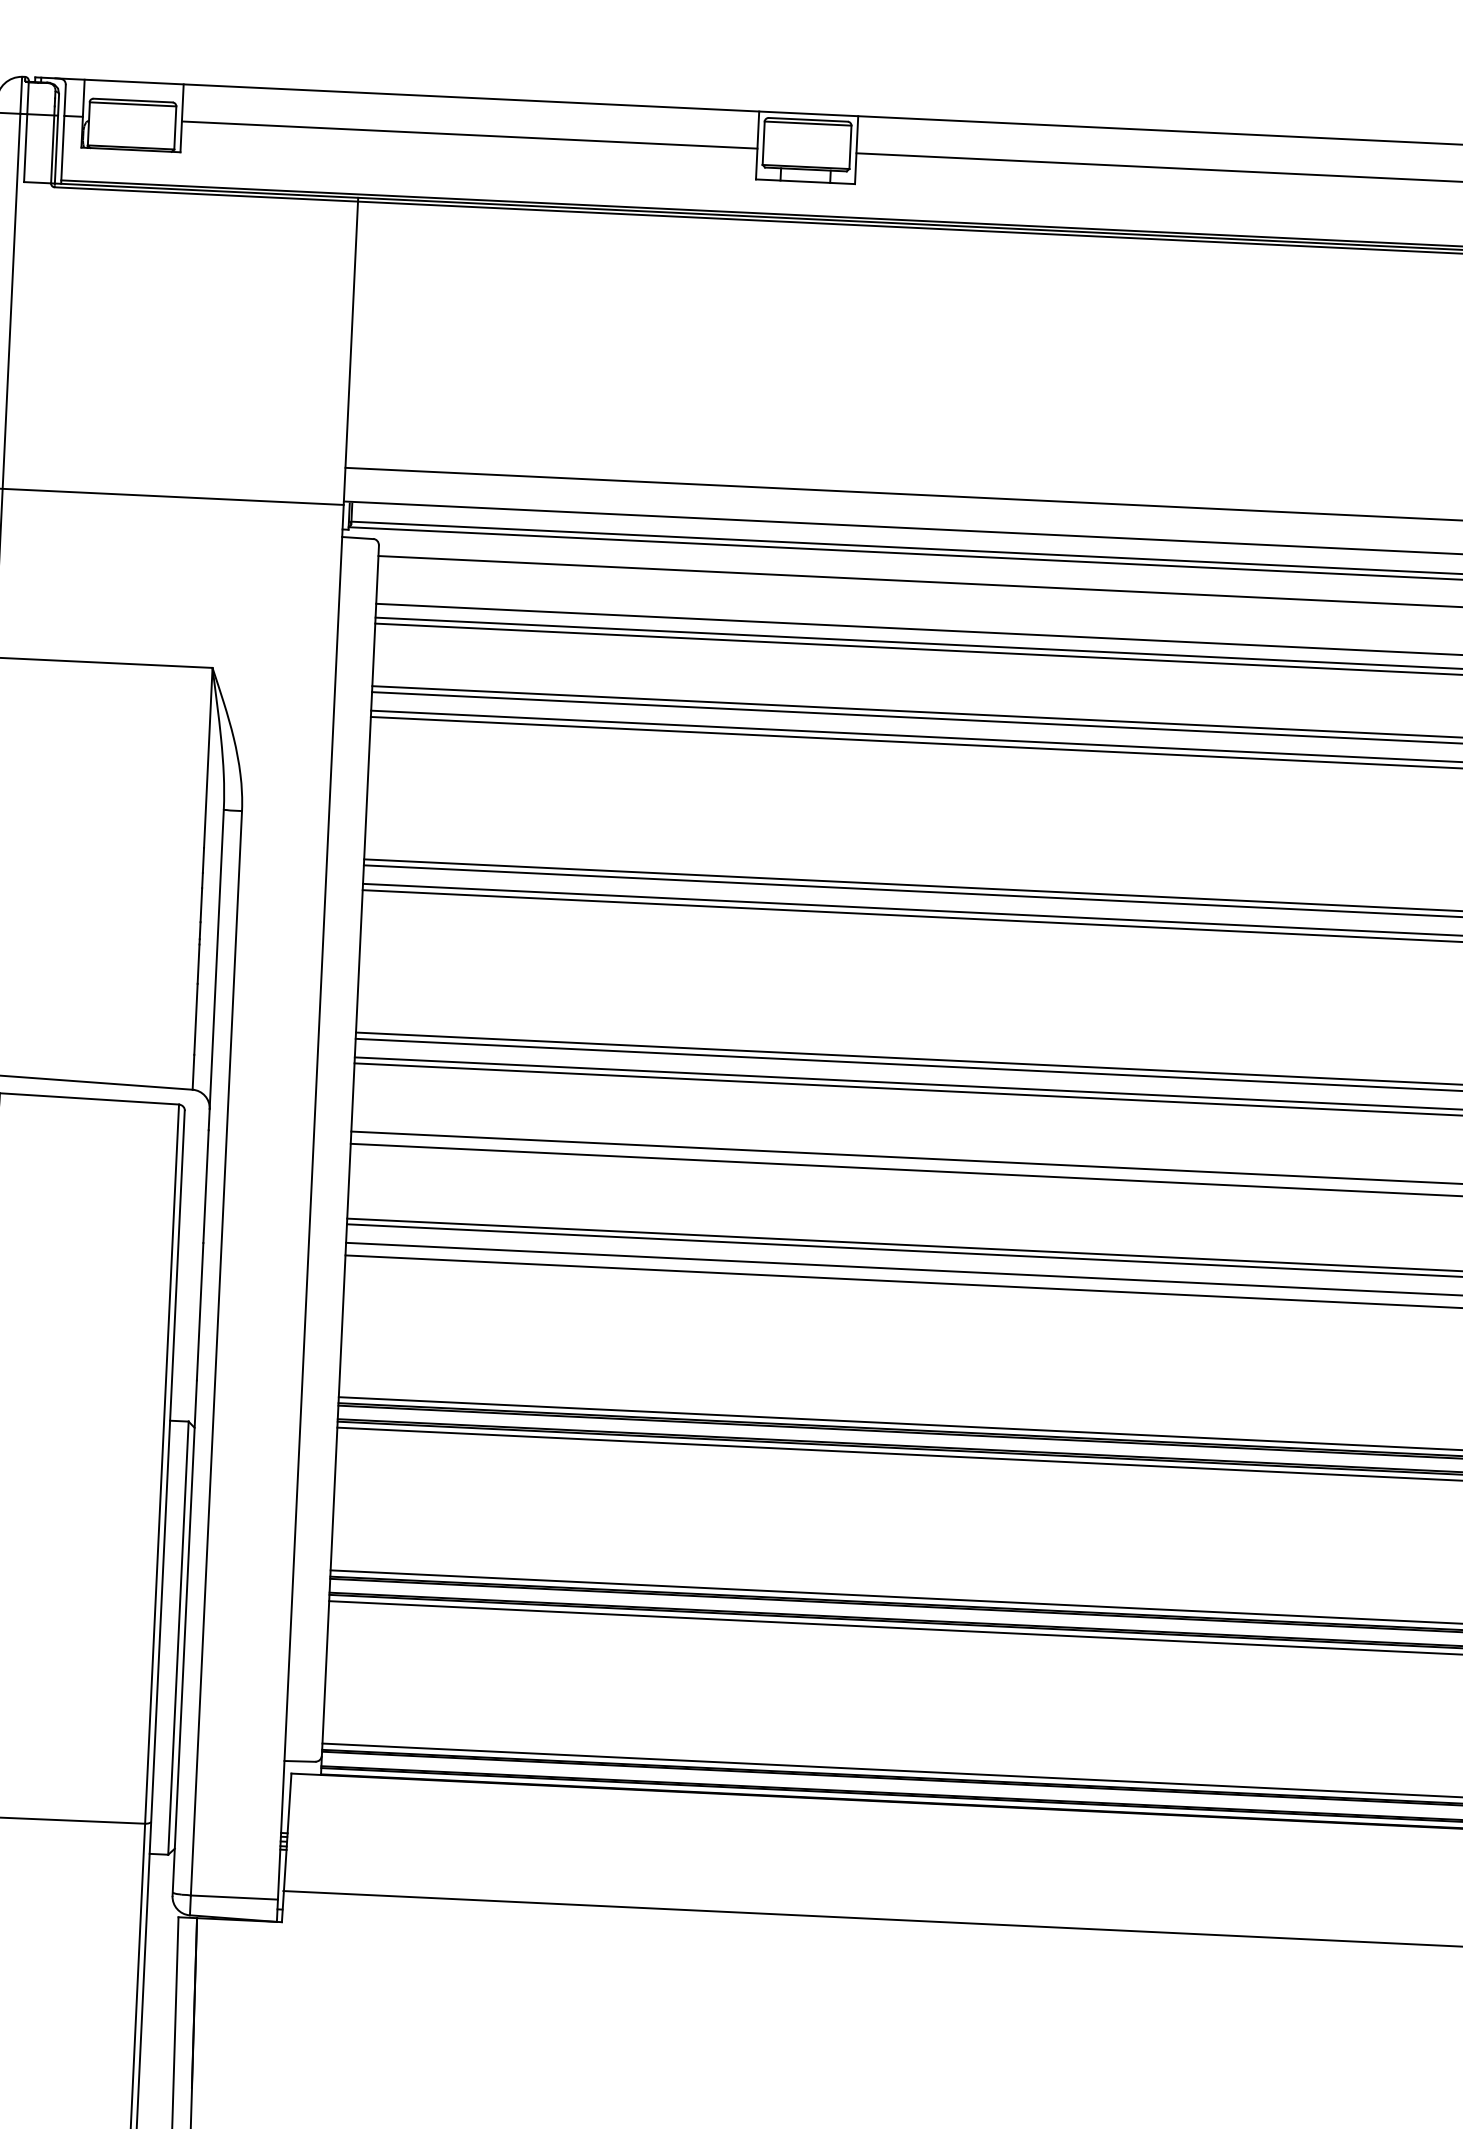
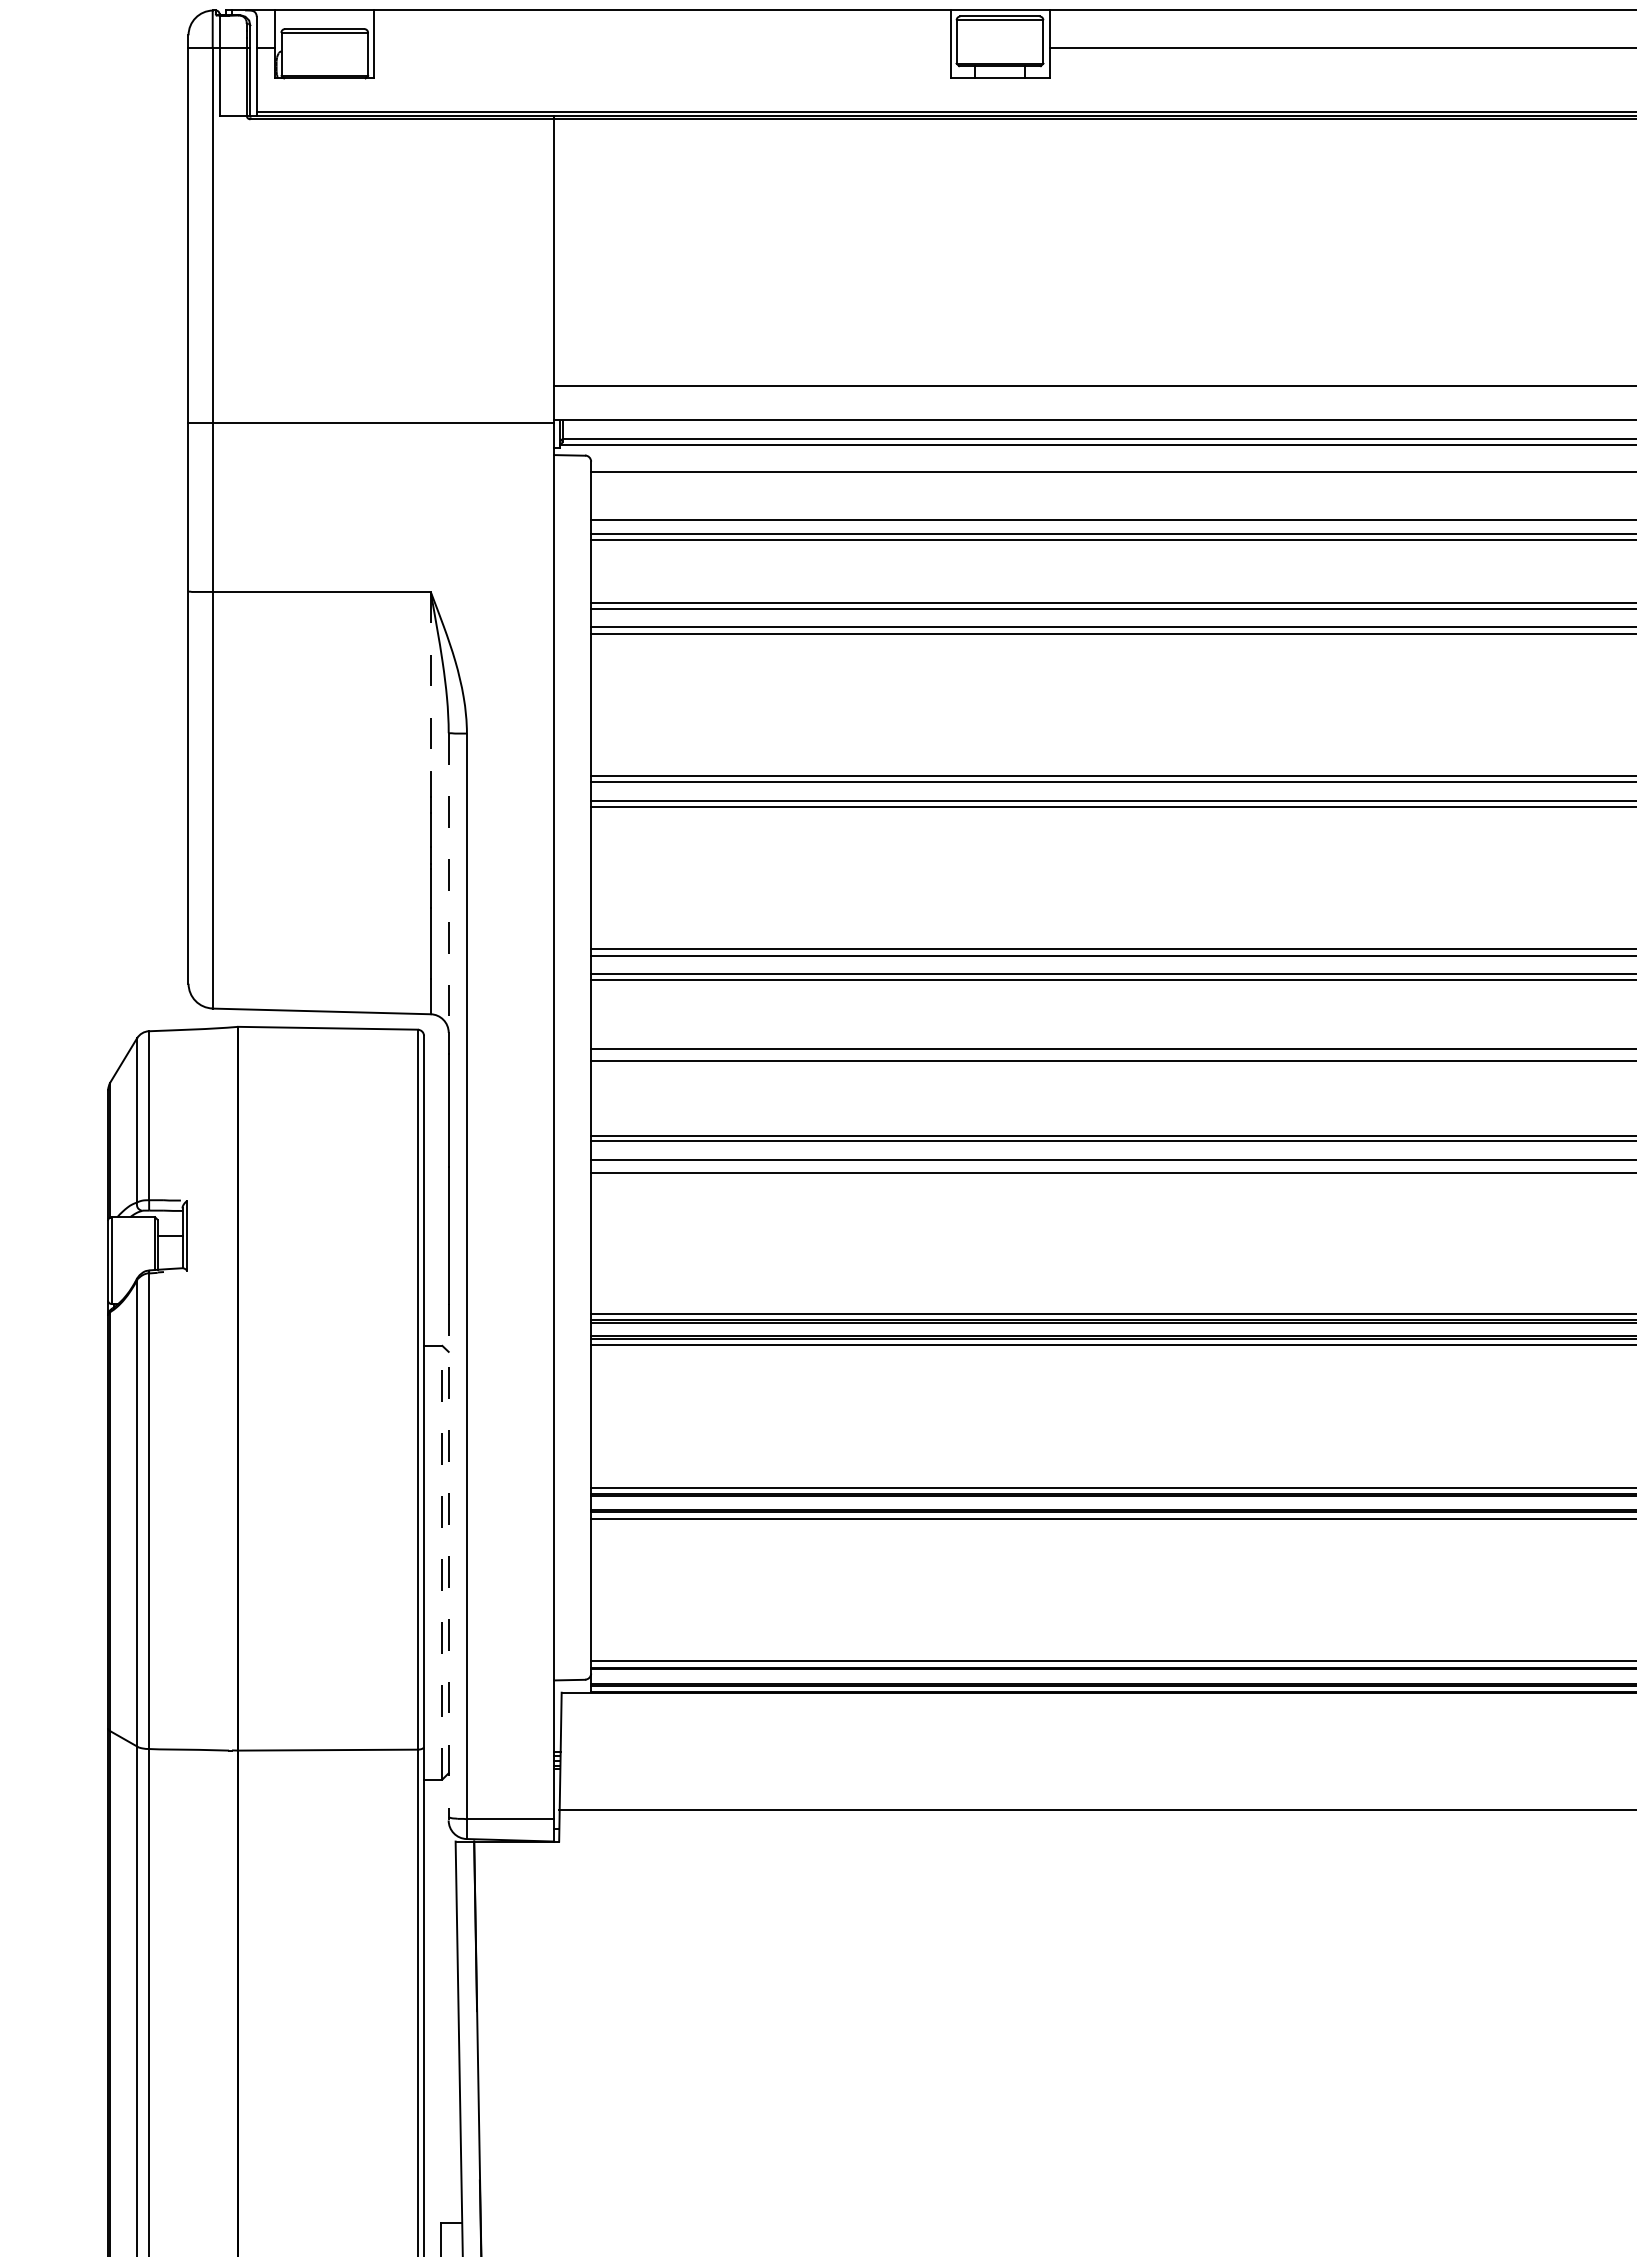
line: (469, 134) -> (662, 47), removed
line: (208, 758) -> (430, 682), solid -> dashed
line: (216, 959) -> (448, 883), solid -> dashed
line: (178, 1637) -> (442, 1562), solid -> dashed
line: (184, 1638) -> (448, 1562), solid -> dashed

